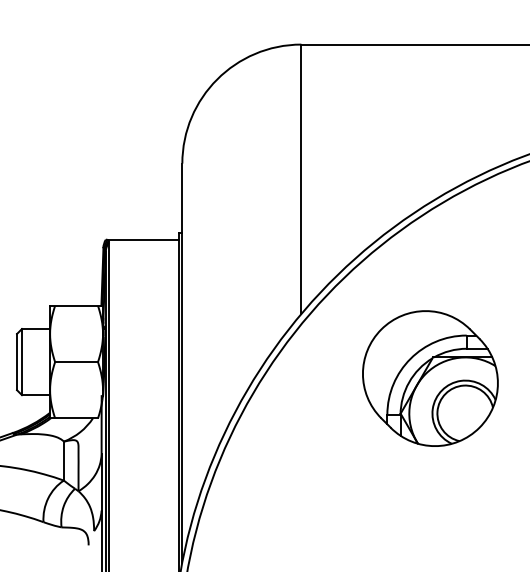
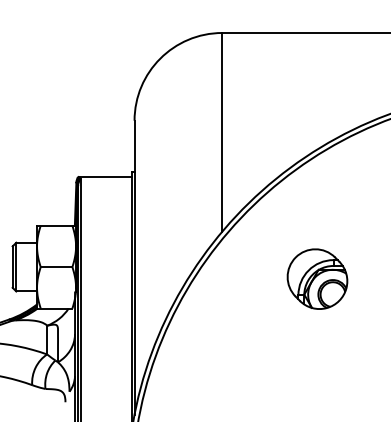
part: (430, 377) -> (317, 278), size x0.6

